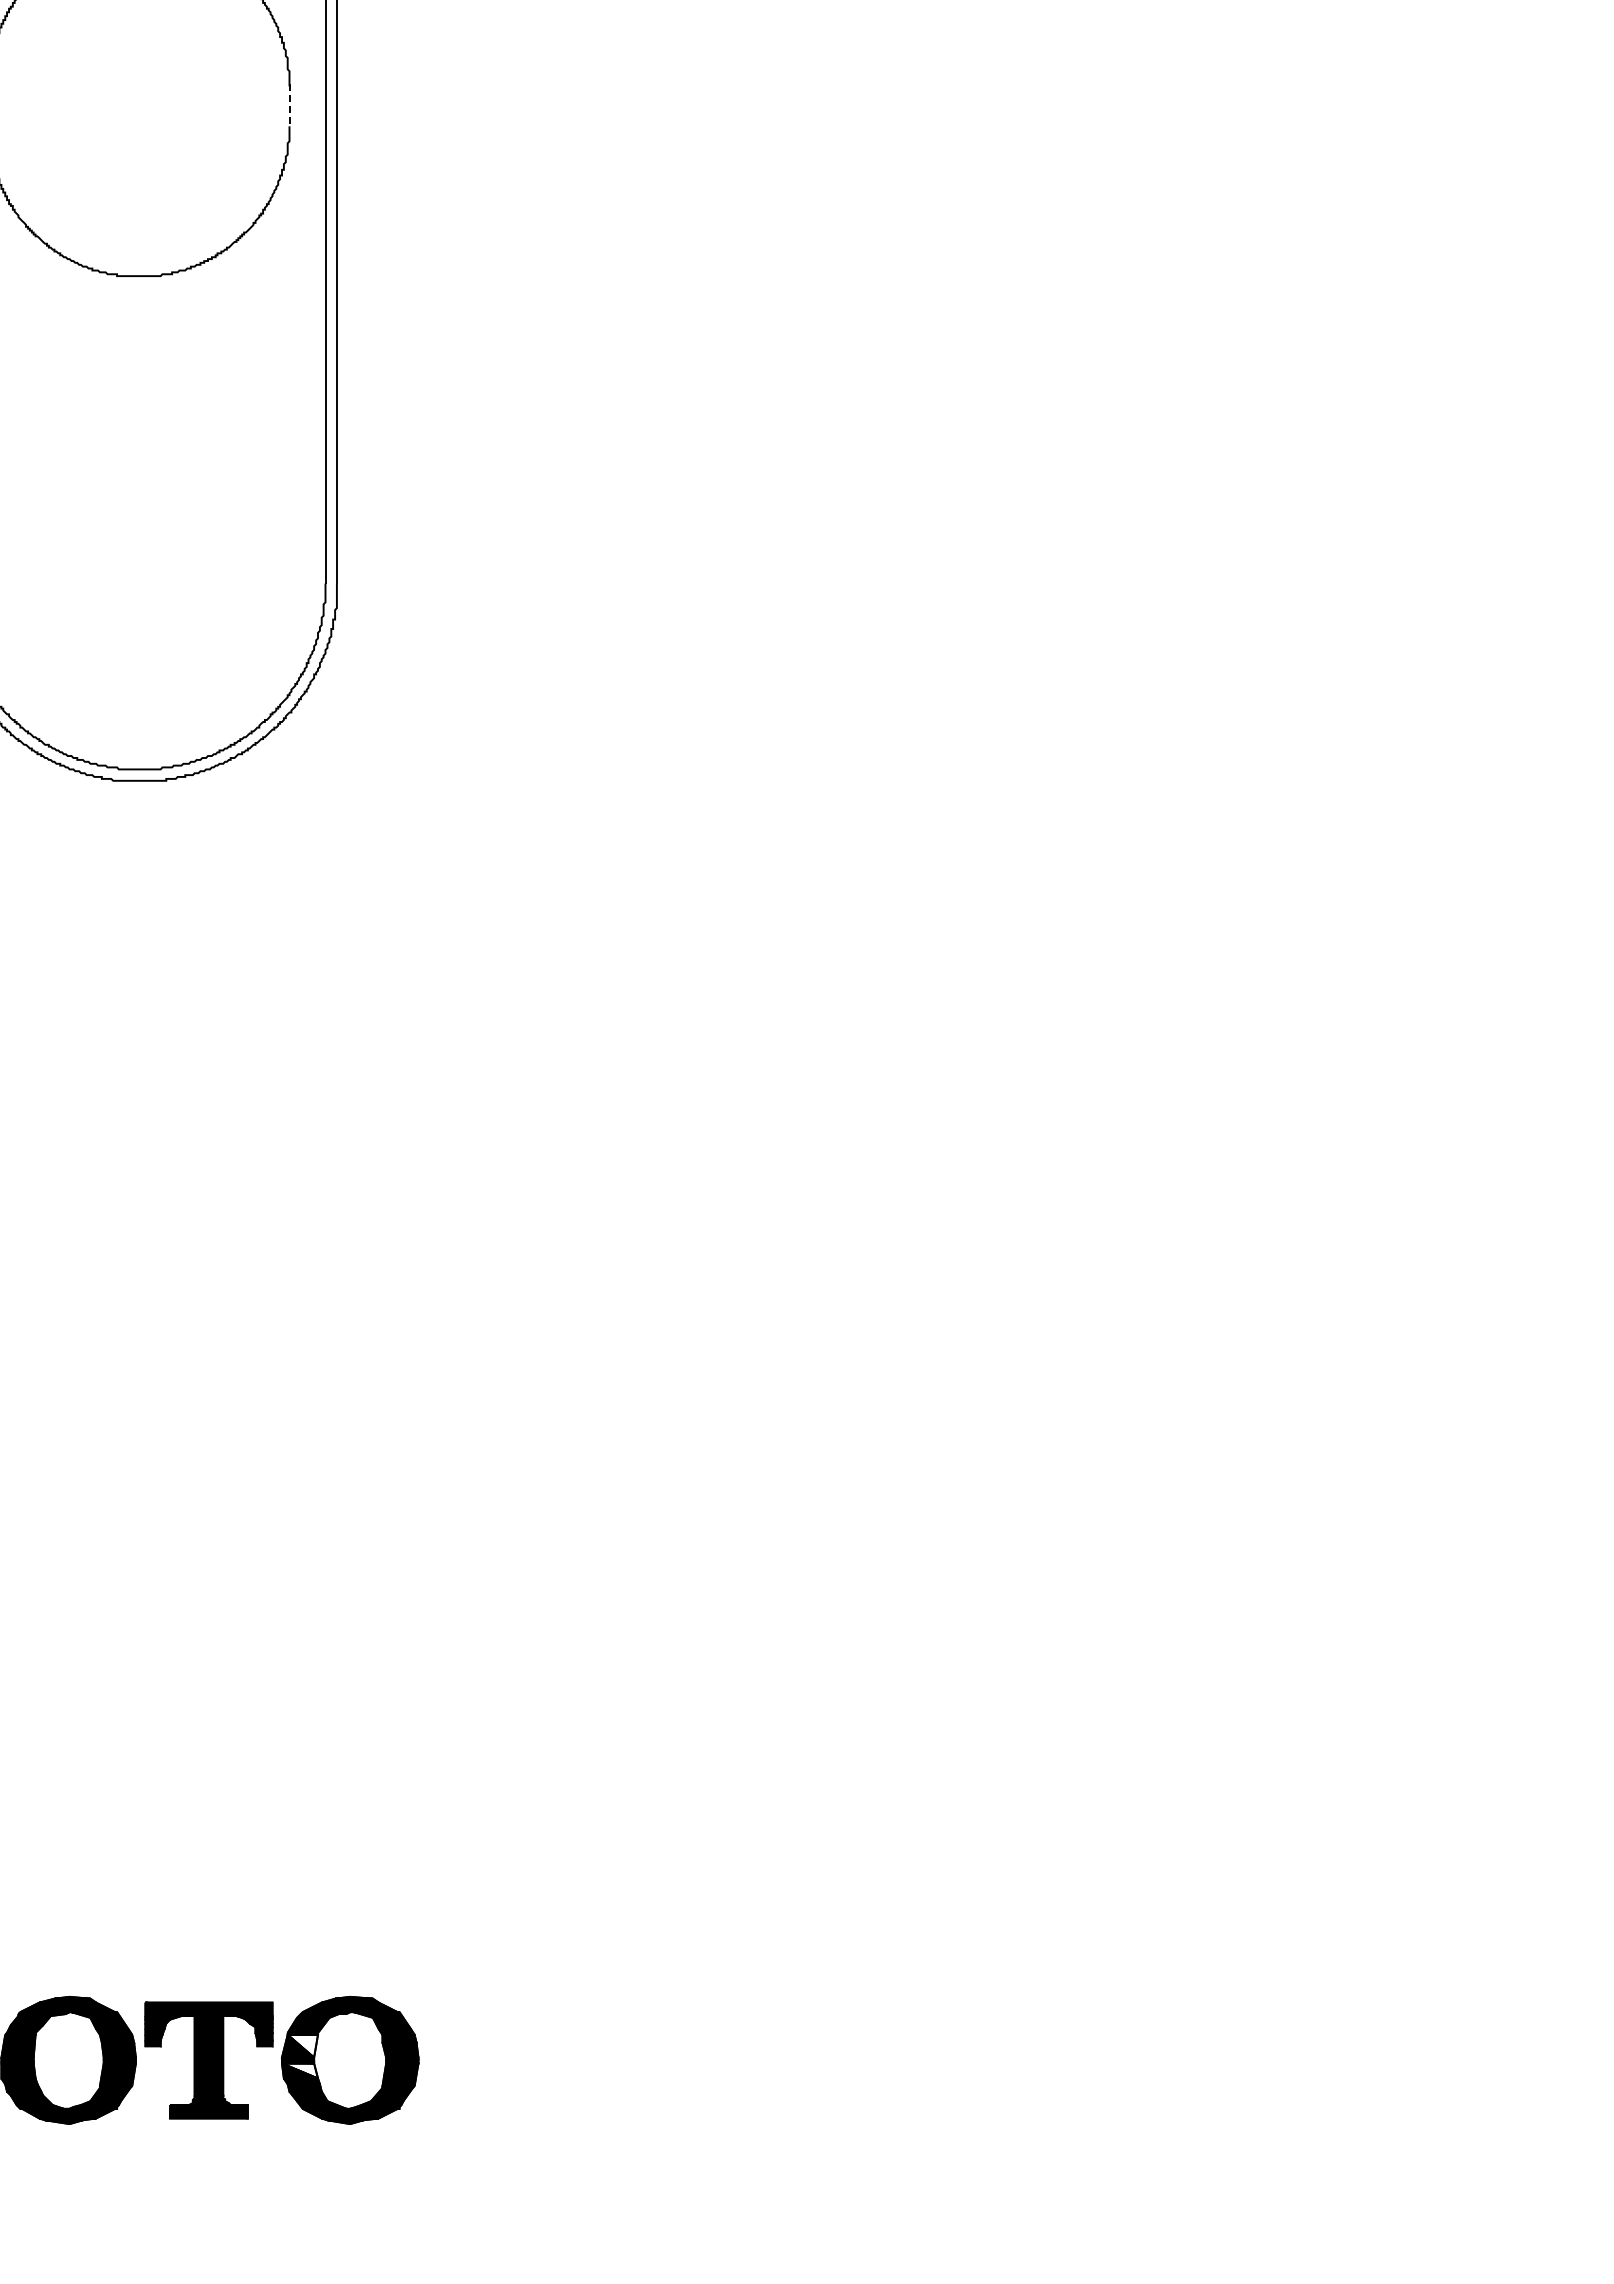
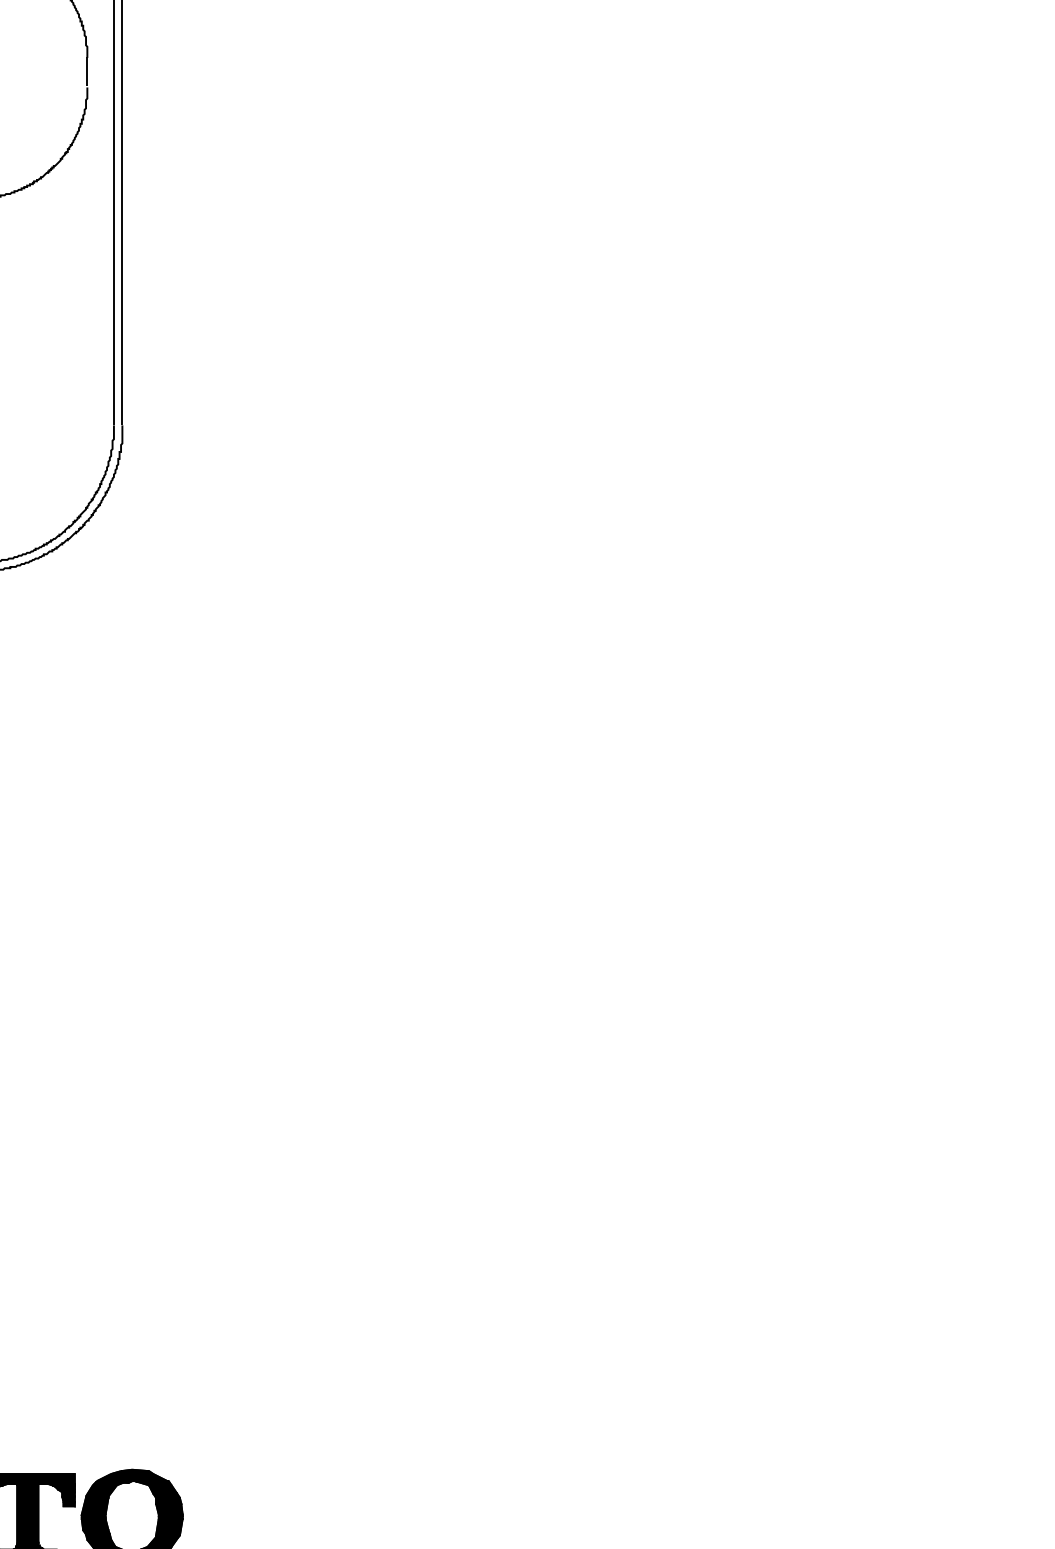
line: (289, 104) -> (87, 71), dashed -> solid
fill: (302, 2045) -> (96, 1505), added
fill: (300, 2070) -> (95, 1524), added

